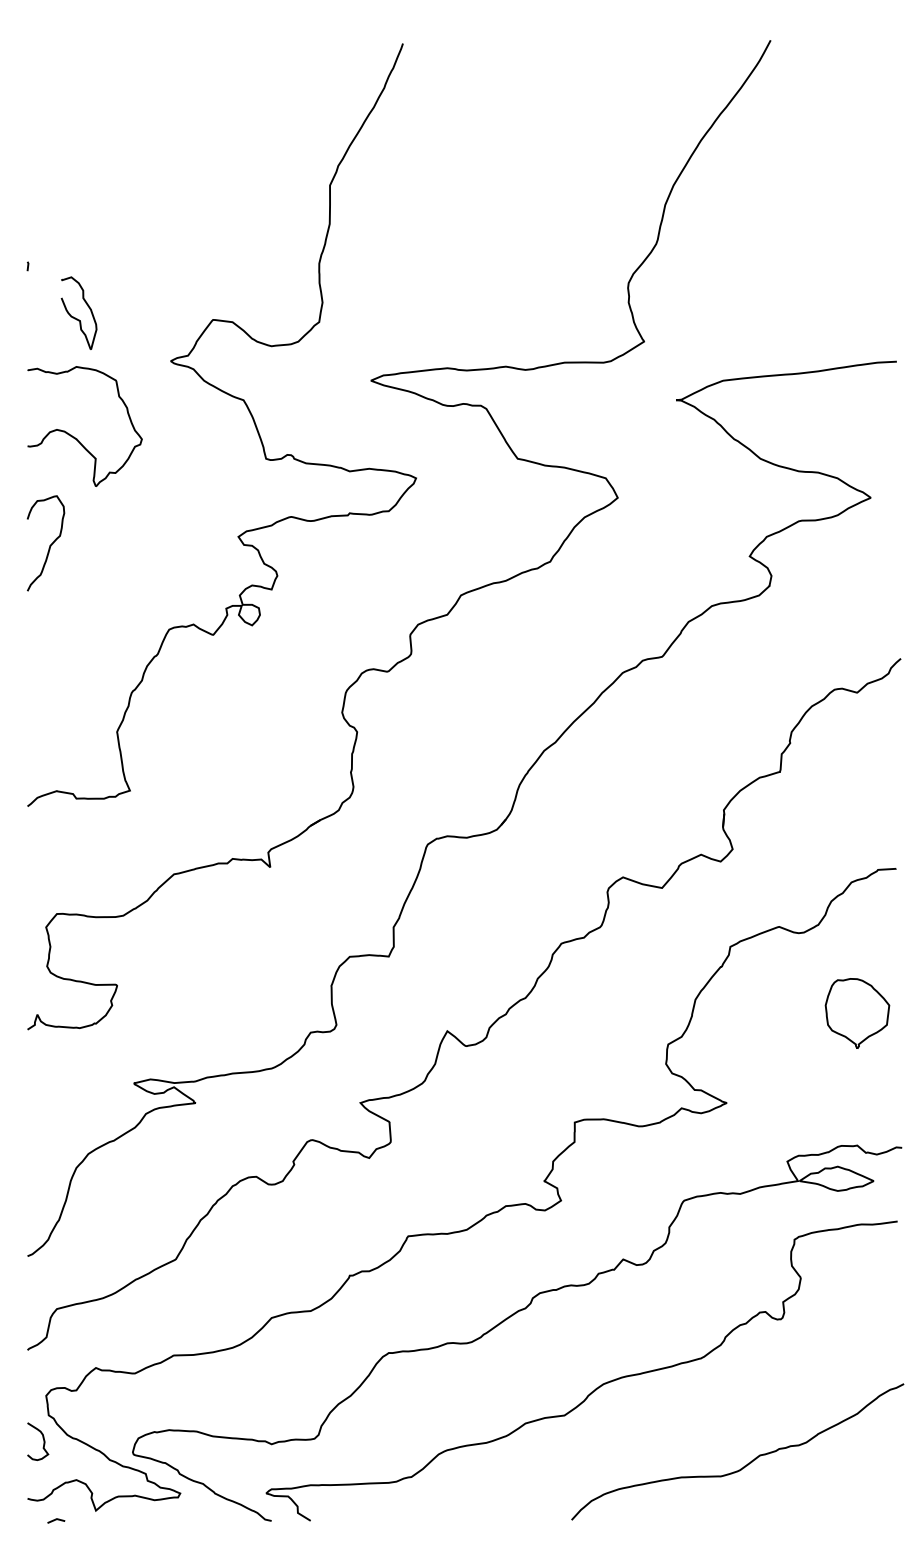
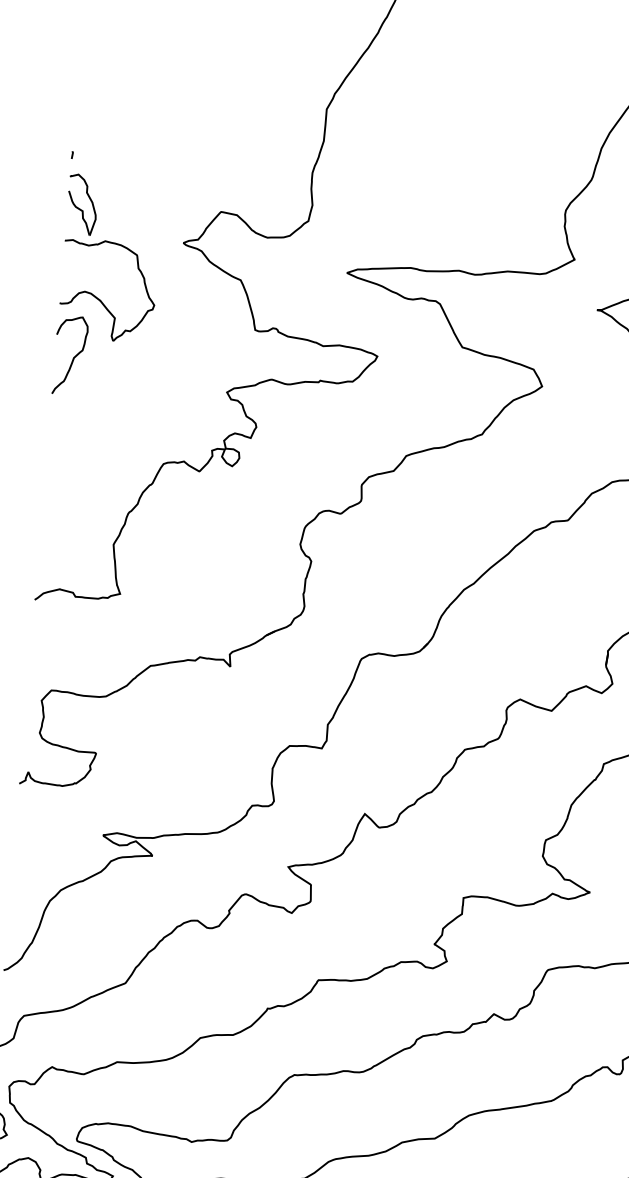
part: (78, 312) -> (81, 204), moved
curve: (49, 545) -> (73, 357), moved

